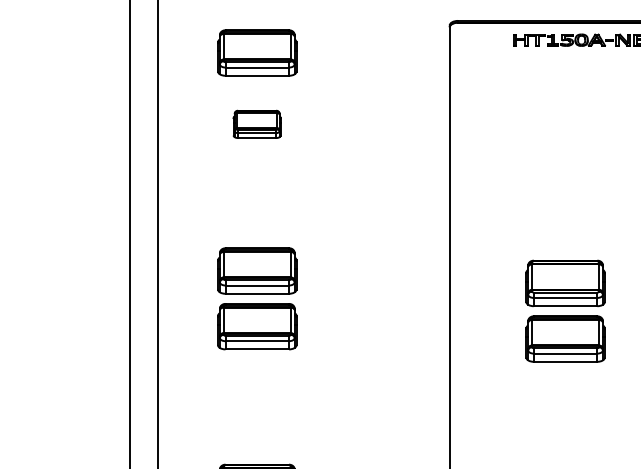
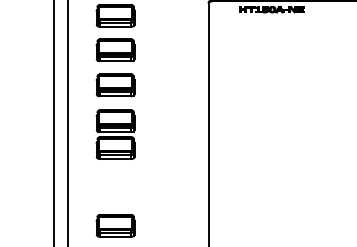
part: (256, 124) -> (115, 50), size x1.67
part: (256, 197) -> (115, 85), added
part: (565, 310) -> (264, 140), removed

